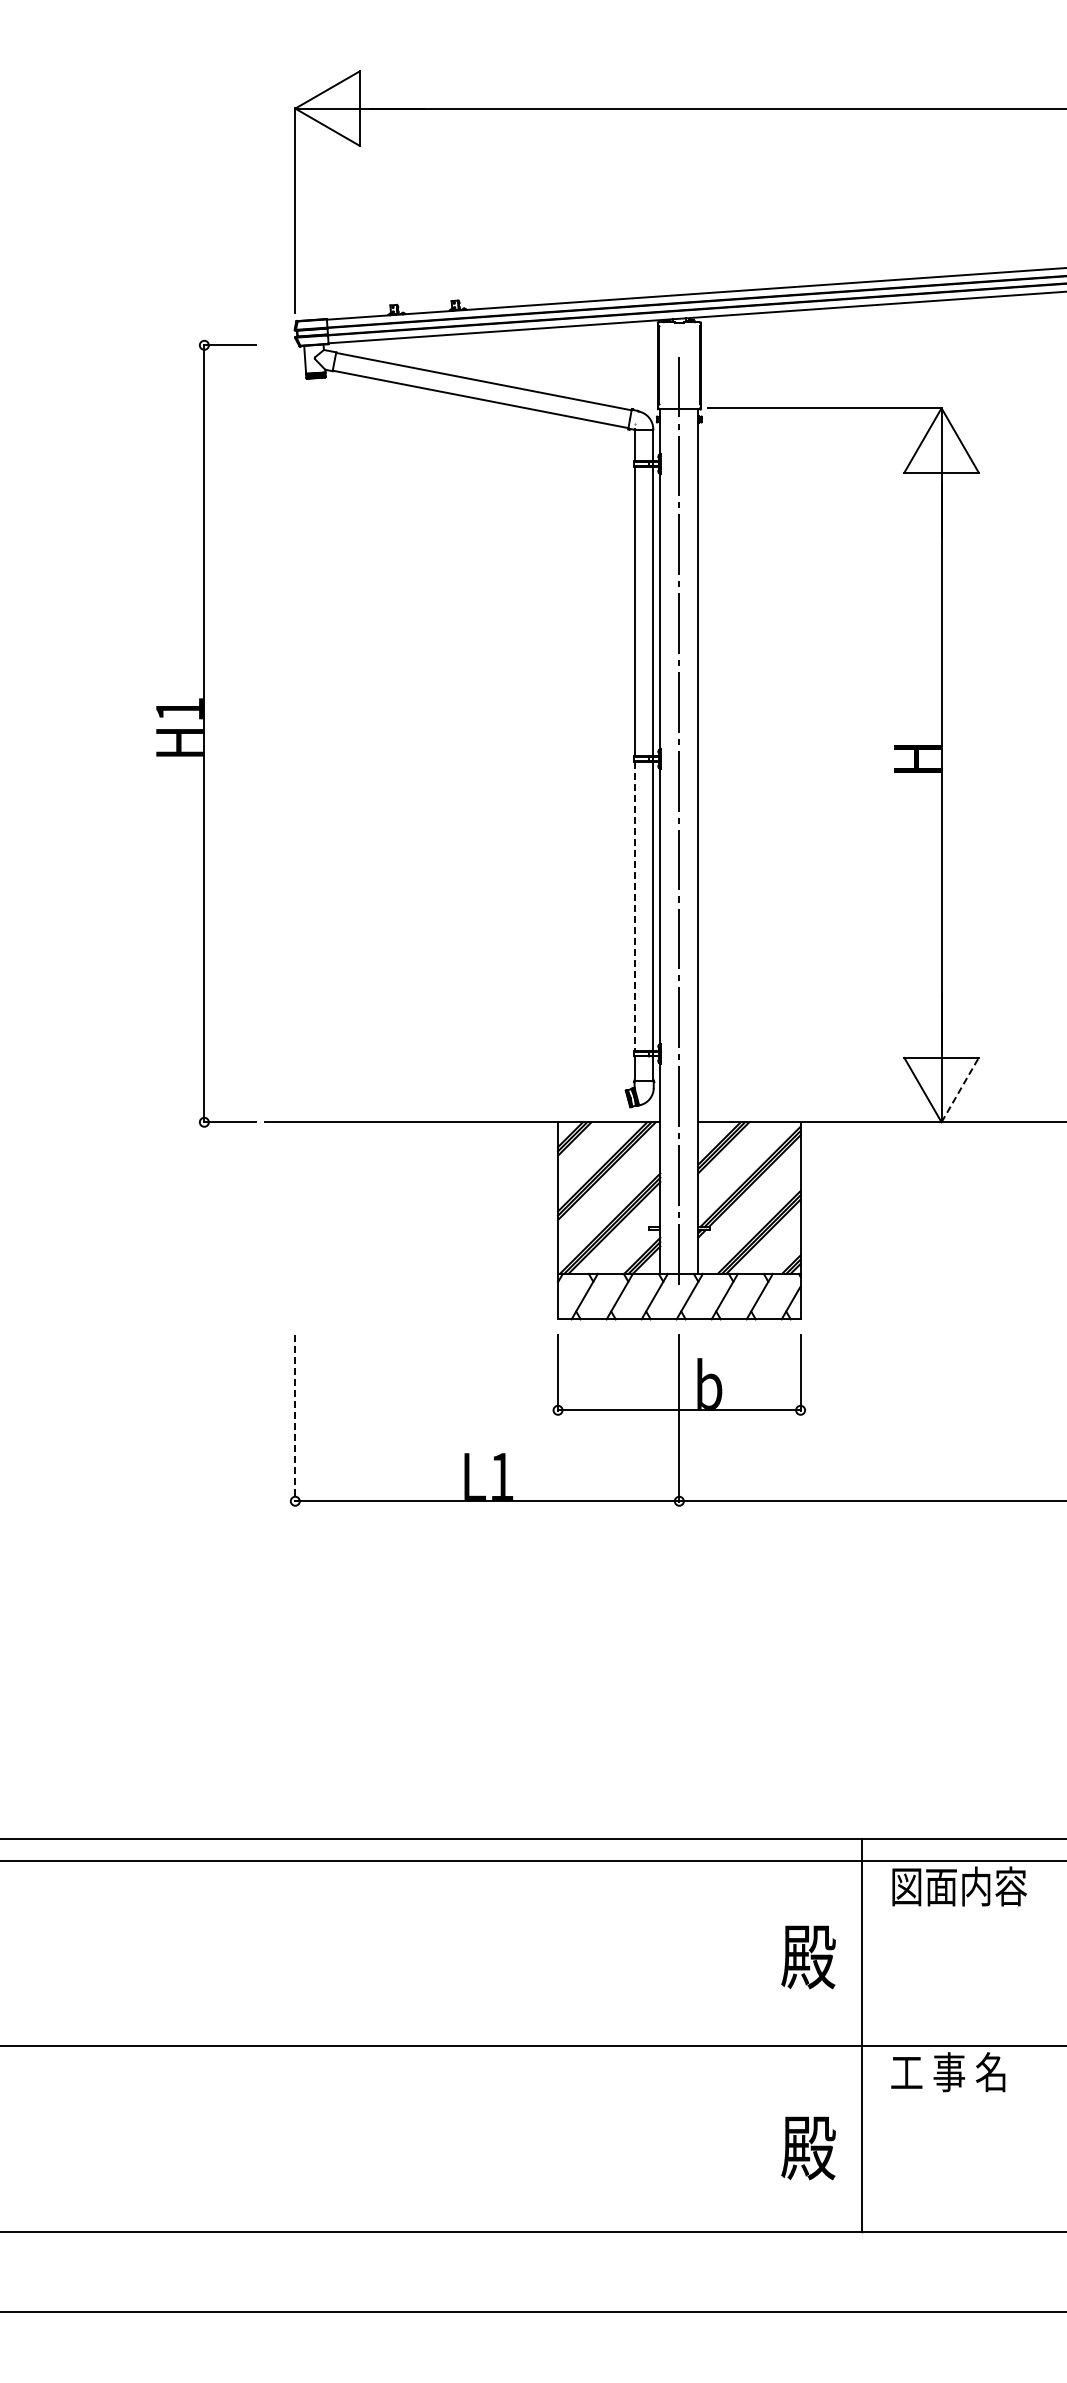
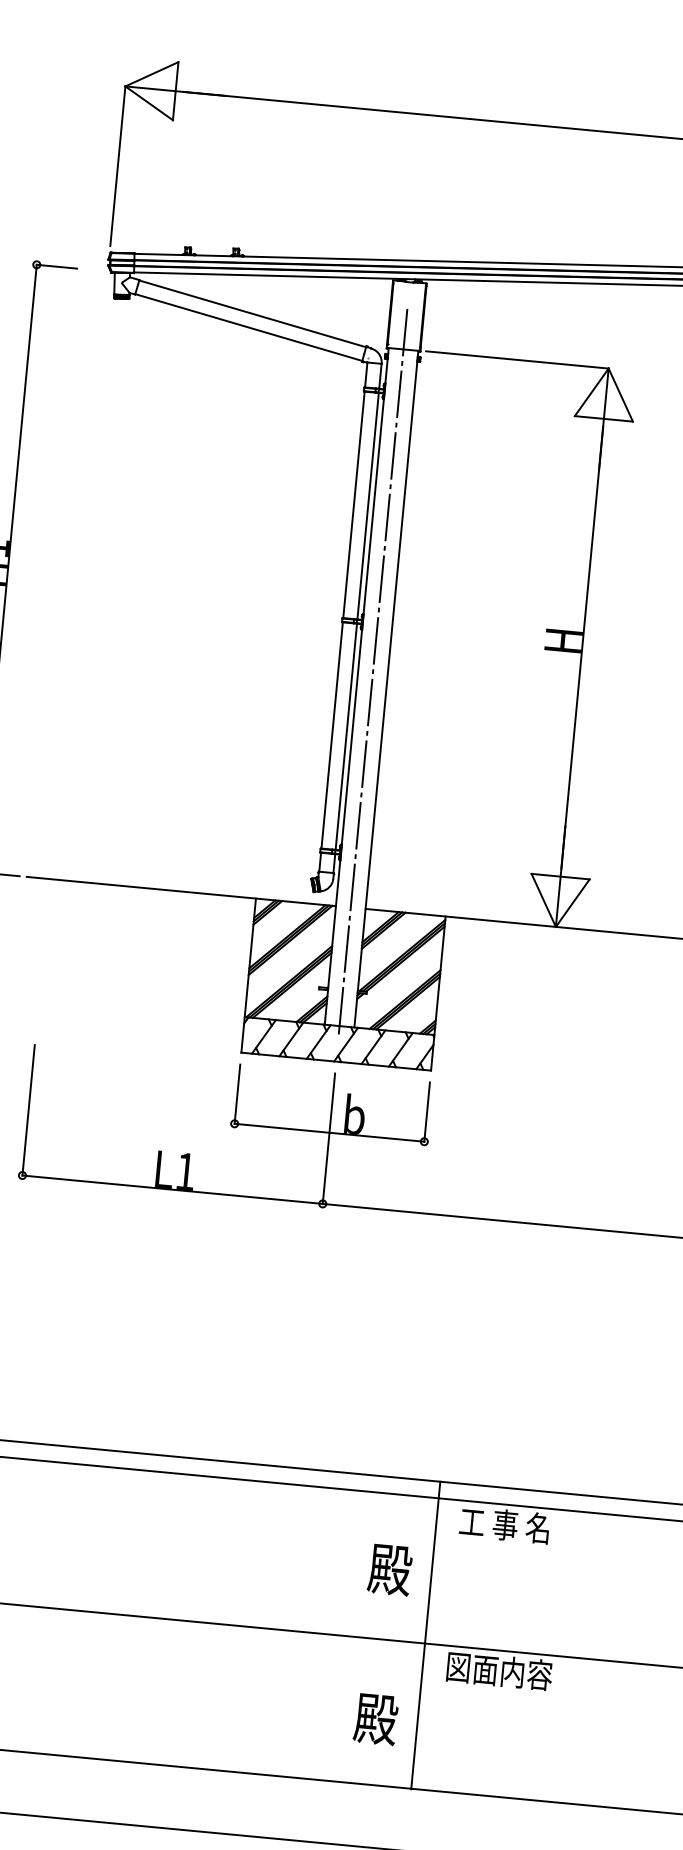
line: (635, 906) -> (332, 735), dashed -> solid
line: (960, 1089) -> (573, 902), dashed -> solid
line: (295, 1418) -> (28, 1110), dashed -> solid
text: (958, 1886) -> (512, 1525), 図面内容 -> 工 事 名
text: (958, 2072) -> (498, 1671), 工 事 名 -> 図面内容

